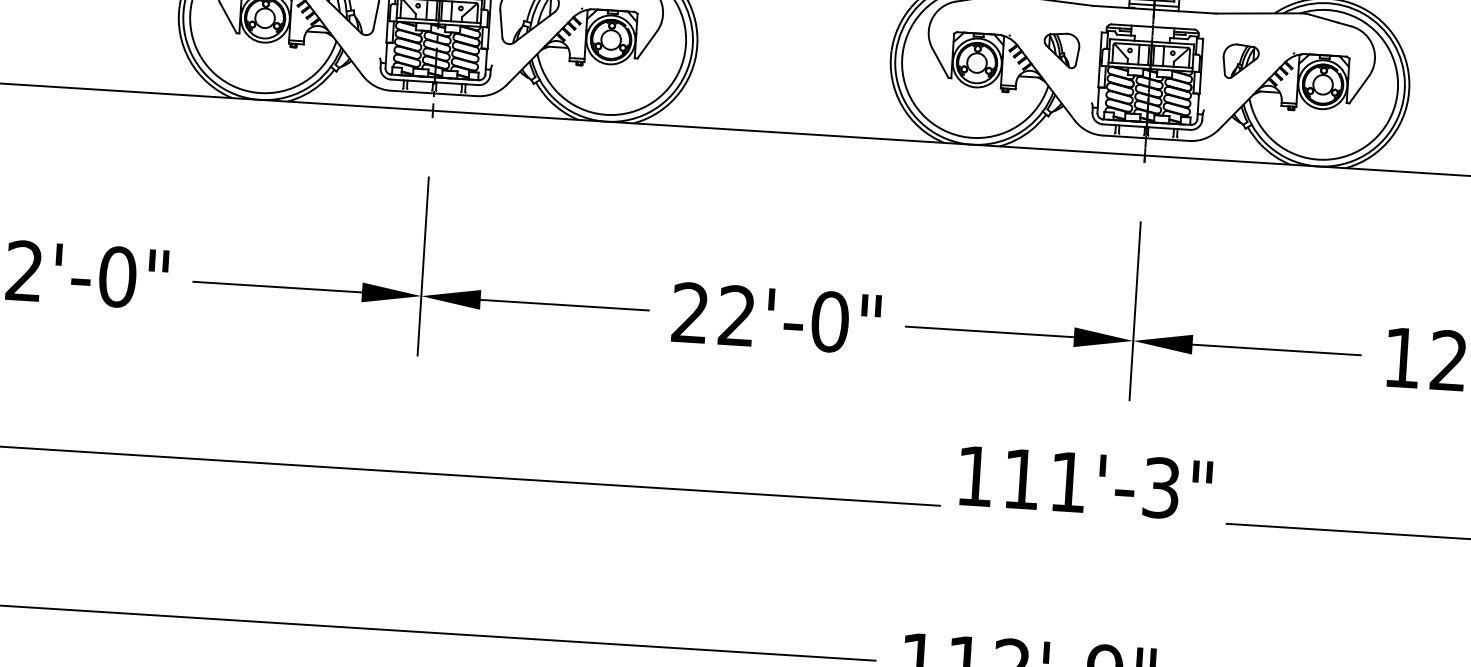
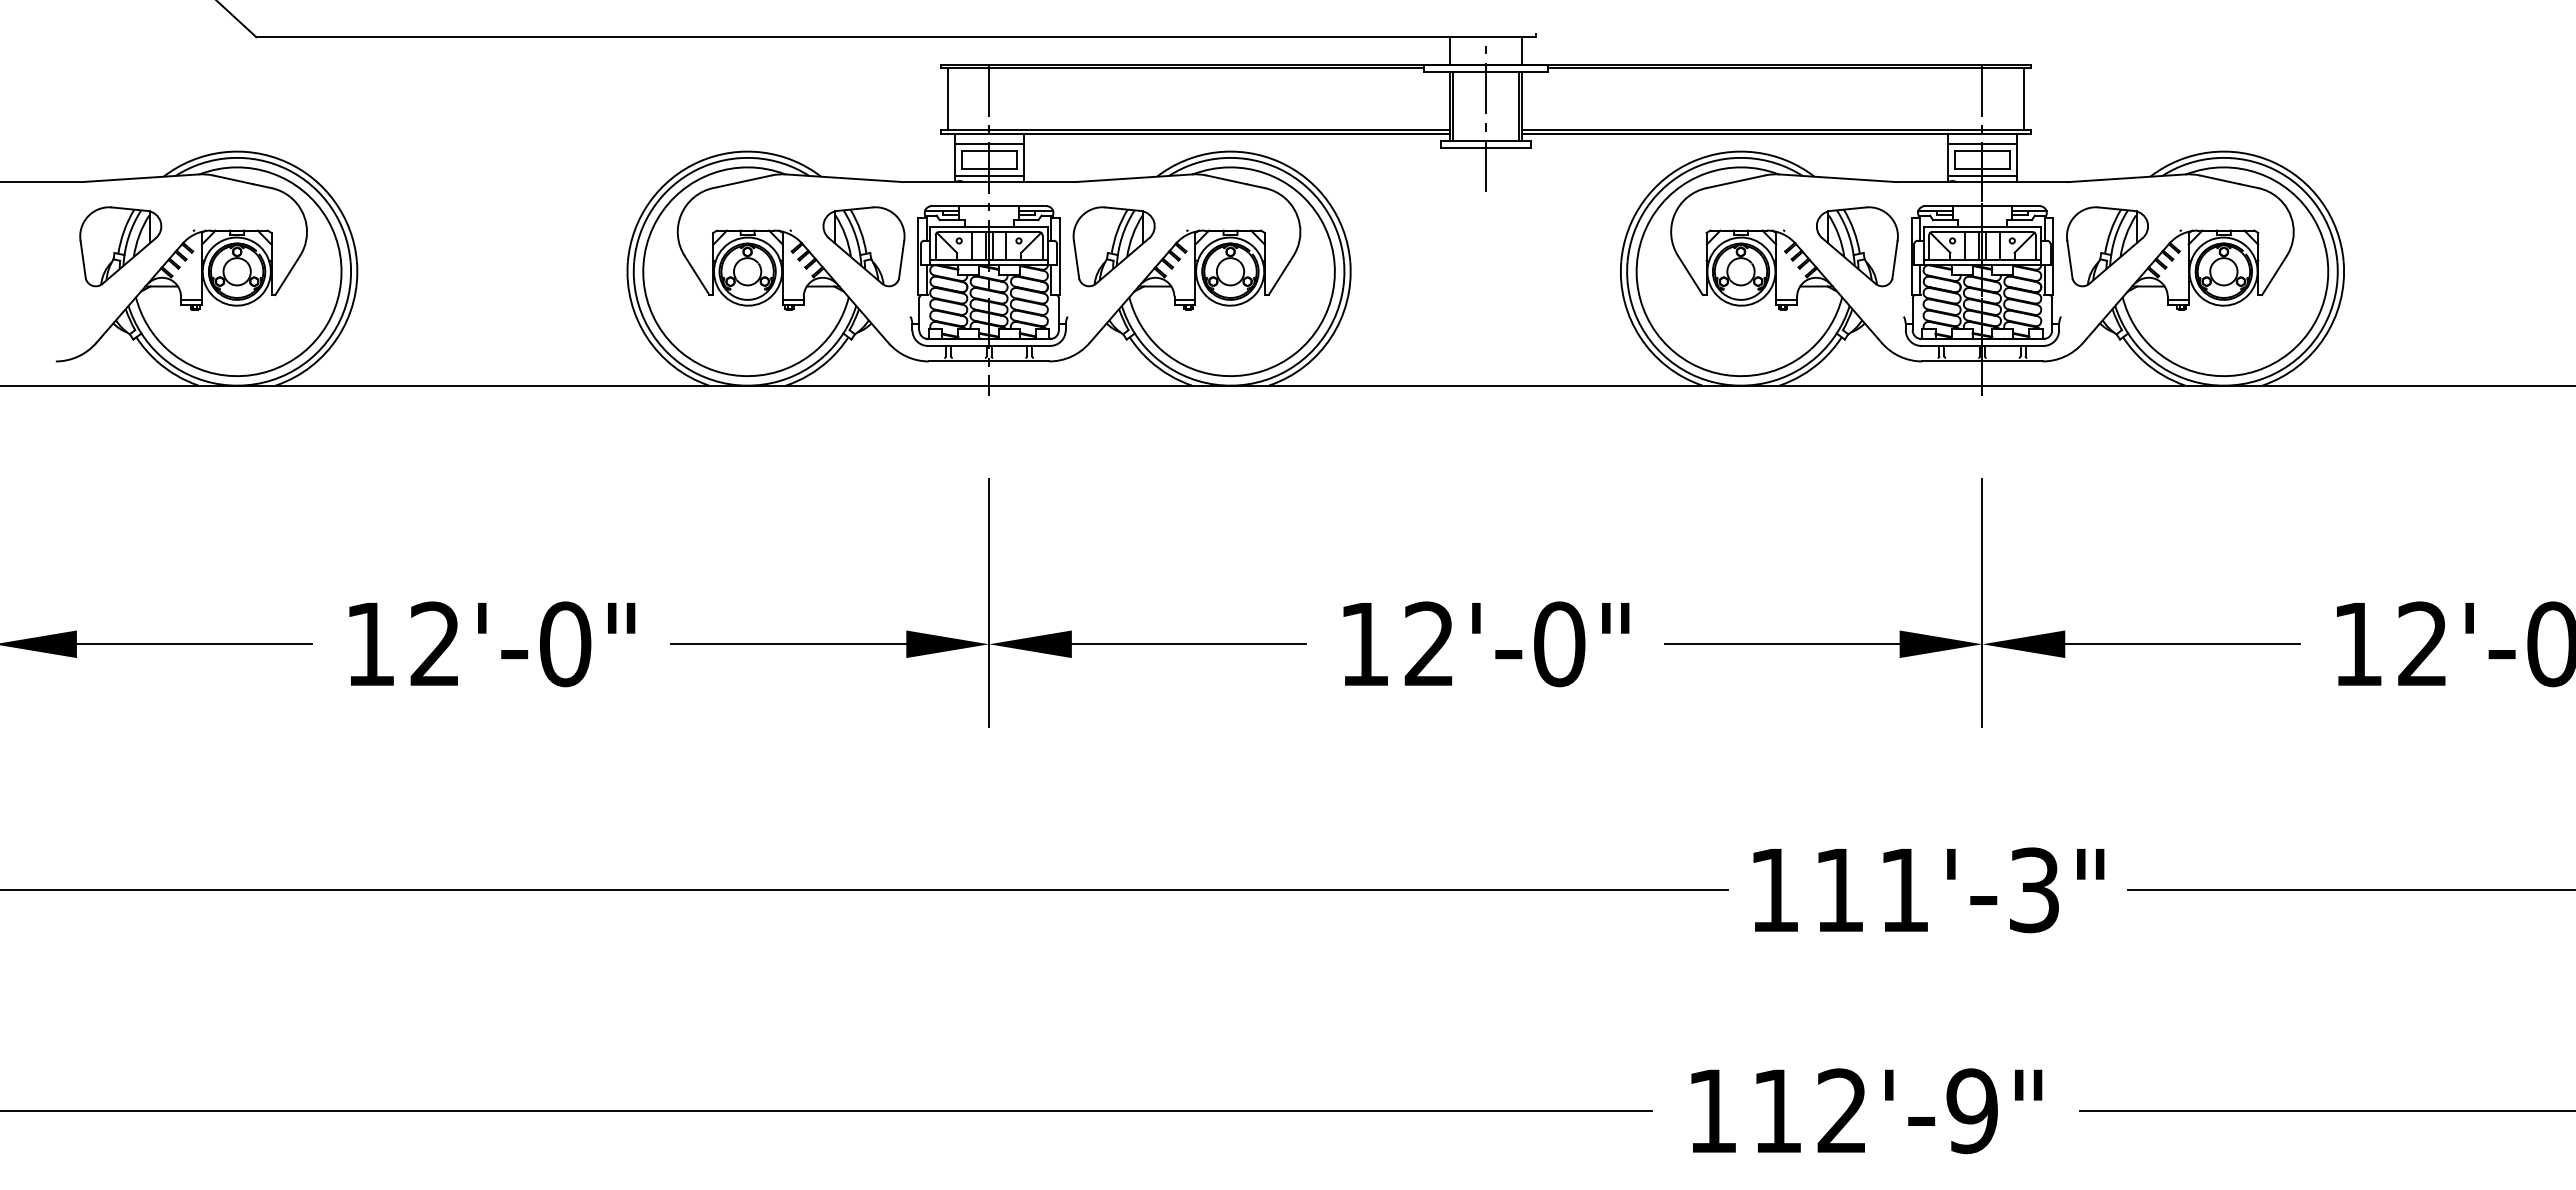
part: (1061, 50) -> (1857, 246), size x1.67
part: (1240, 61) -> (2107, 246), size x1.67
text: (689, 312) -> (1363, 643), 22'-0" -> 12'-0"
text: (1085, 483) -> (1928, 890), moved

